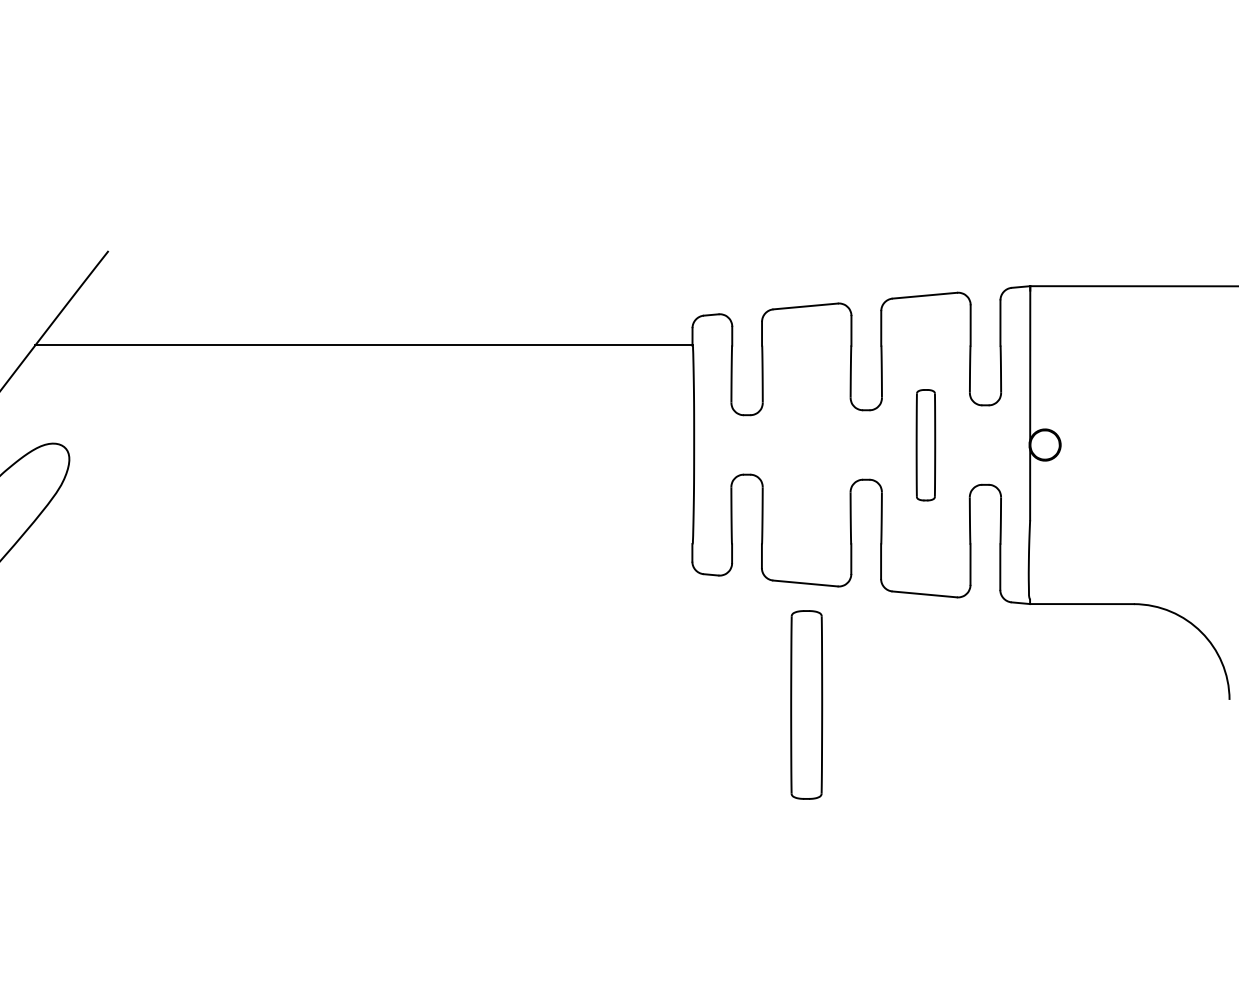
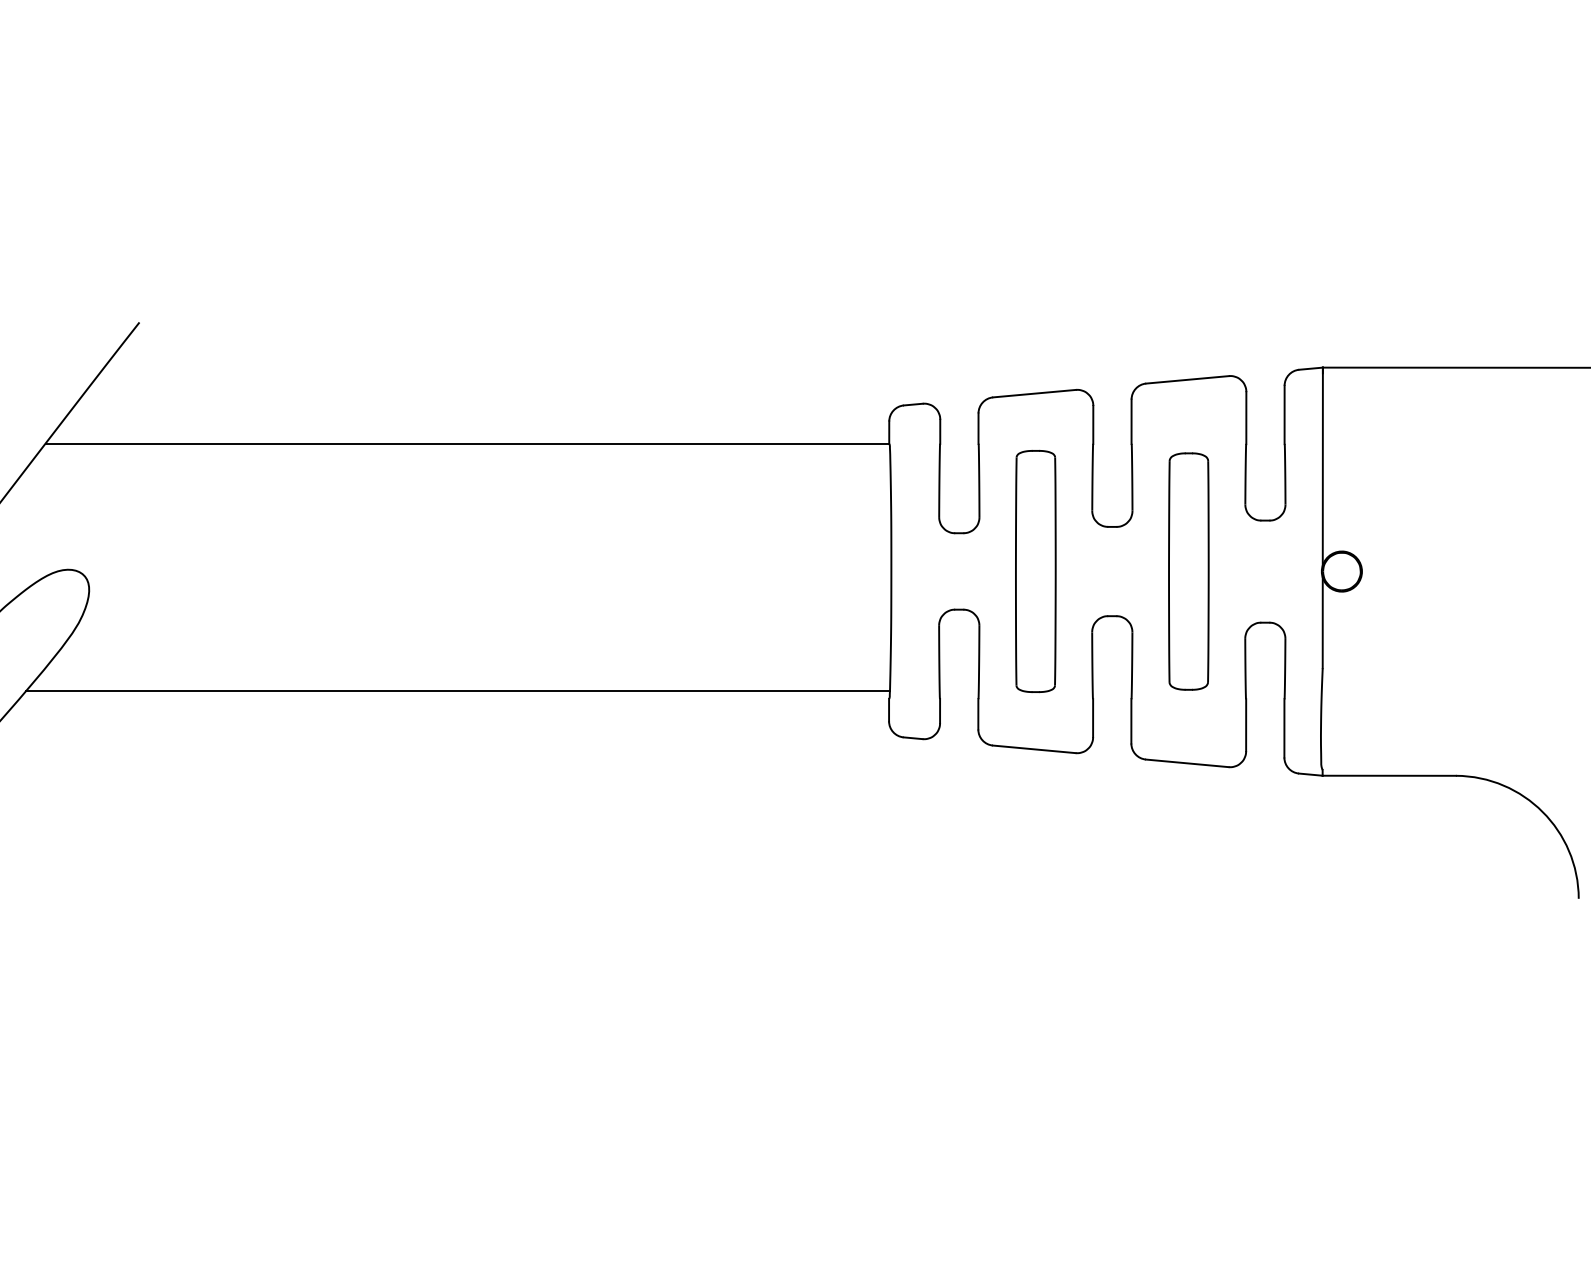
part: (925, 445) -> (1188, 572), size x1.67
line: (356, 537) -> (457, 690), added
part: (806, 704) -> (1035, 570), moved

